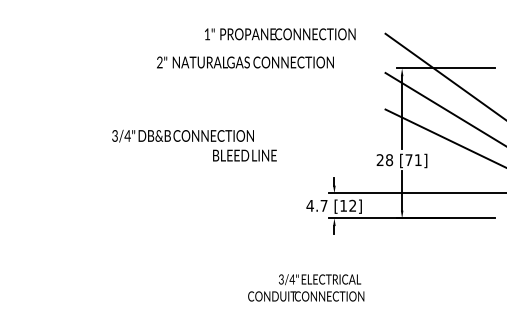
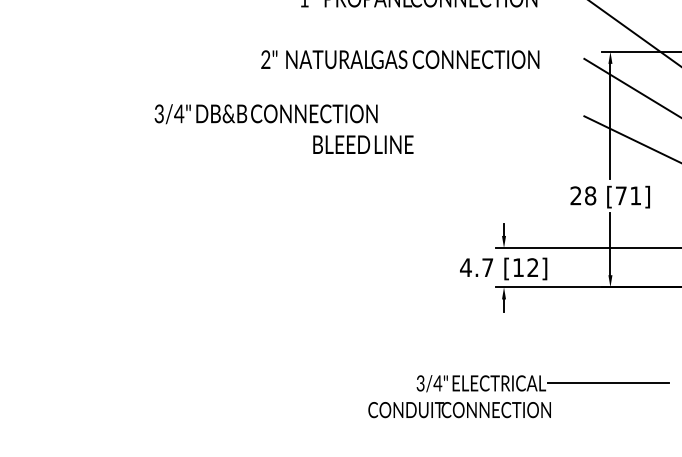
text: (245, 62) -> (400, 59), moved
text: (194, 145) -> (284, 128), moved
line: (400, 278) -> (607, 381), added

